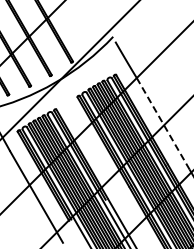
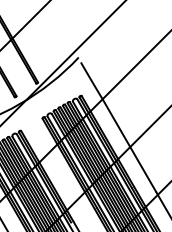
line: (163, 123) -> (129, 145), dashed -> solid

